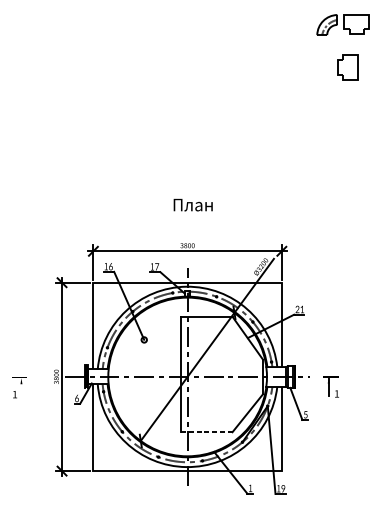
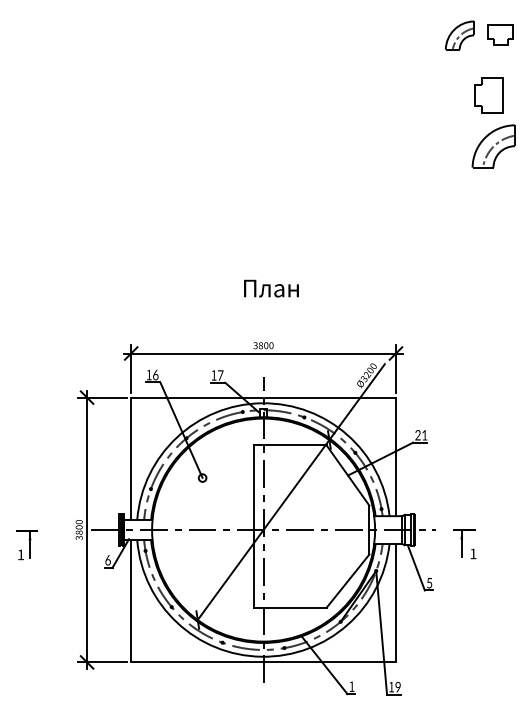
part: (356, 24) -> (500, 34), size x0.71
part: (351, 103) -> (493, 146), added
line: (21, 387) -> (30, 544), added
line: (206, 432) -> (290, 607), dashed -> solid

